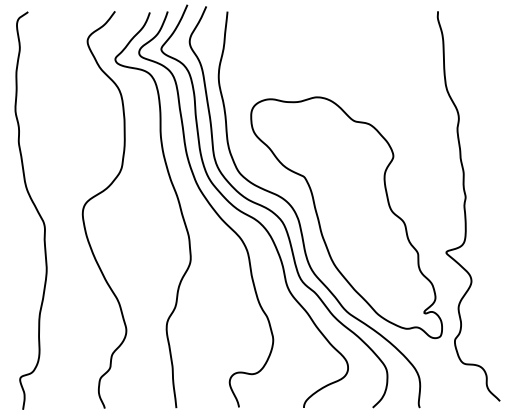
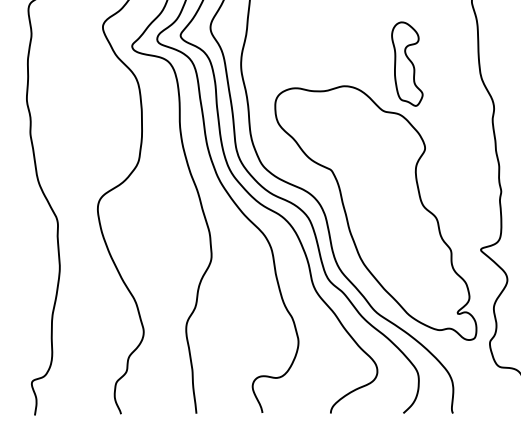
part: (376, 75) -> (407, 63), added

